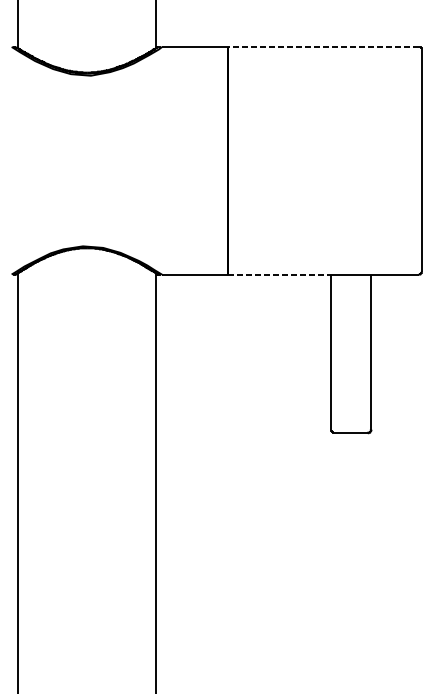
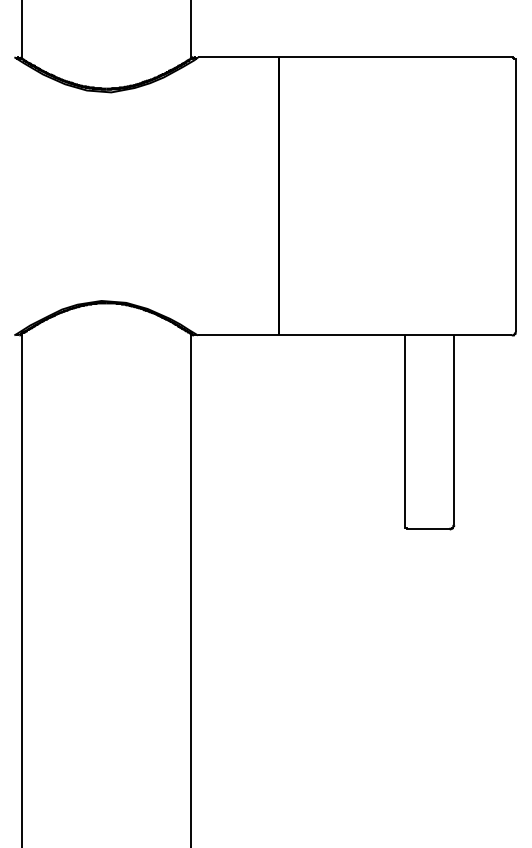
line: (323, 47) -> (395, 57), dashed -> solid
line: (279, 274) -> (341, 335), dashed -> solid

